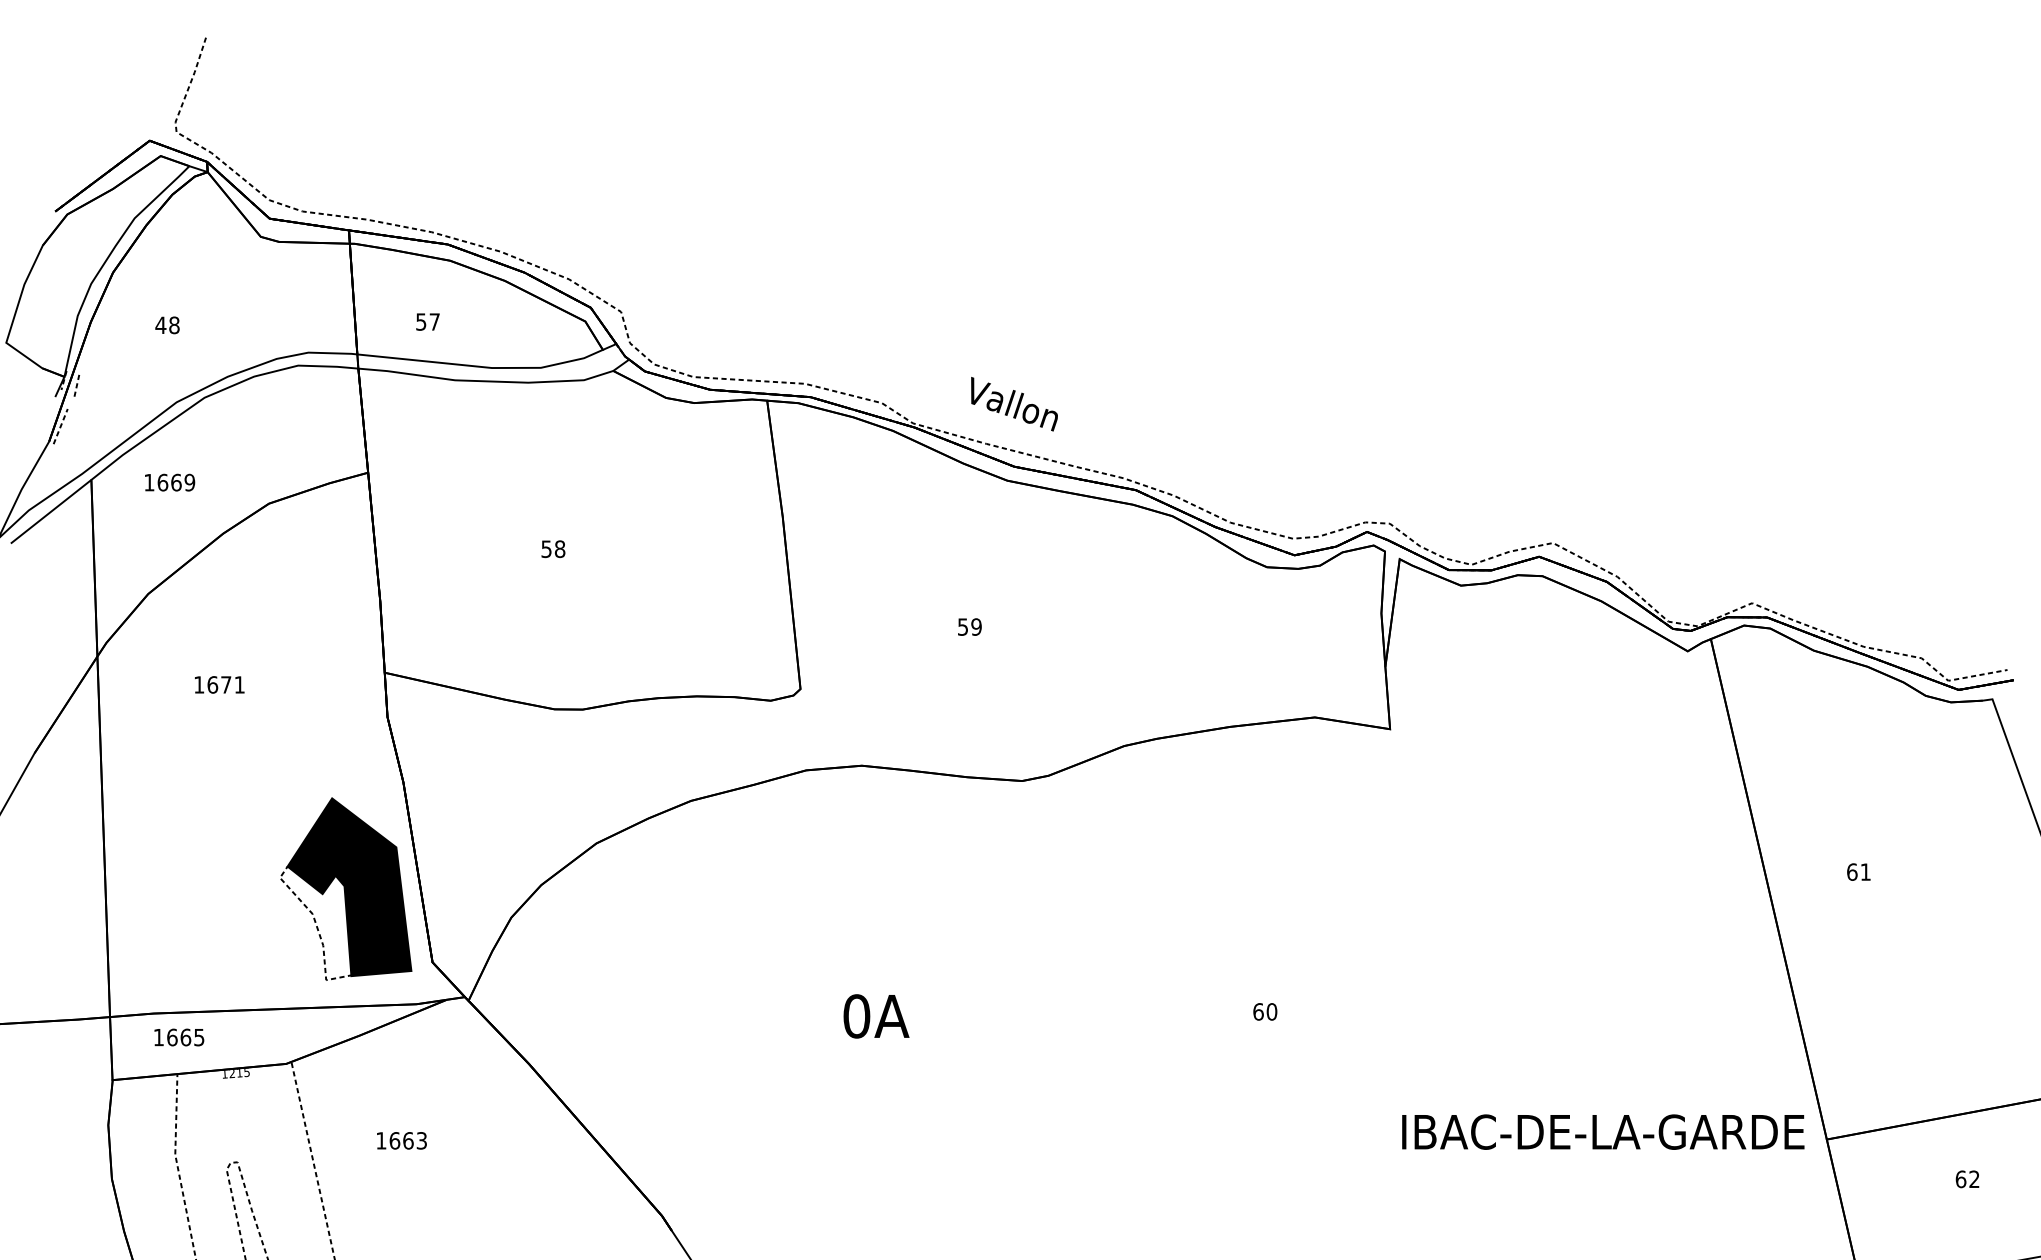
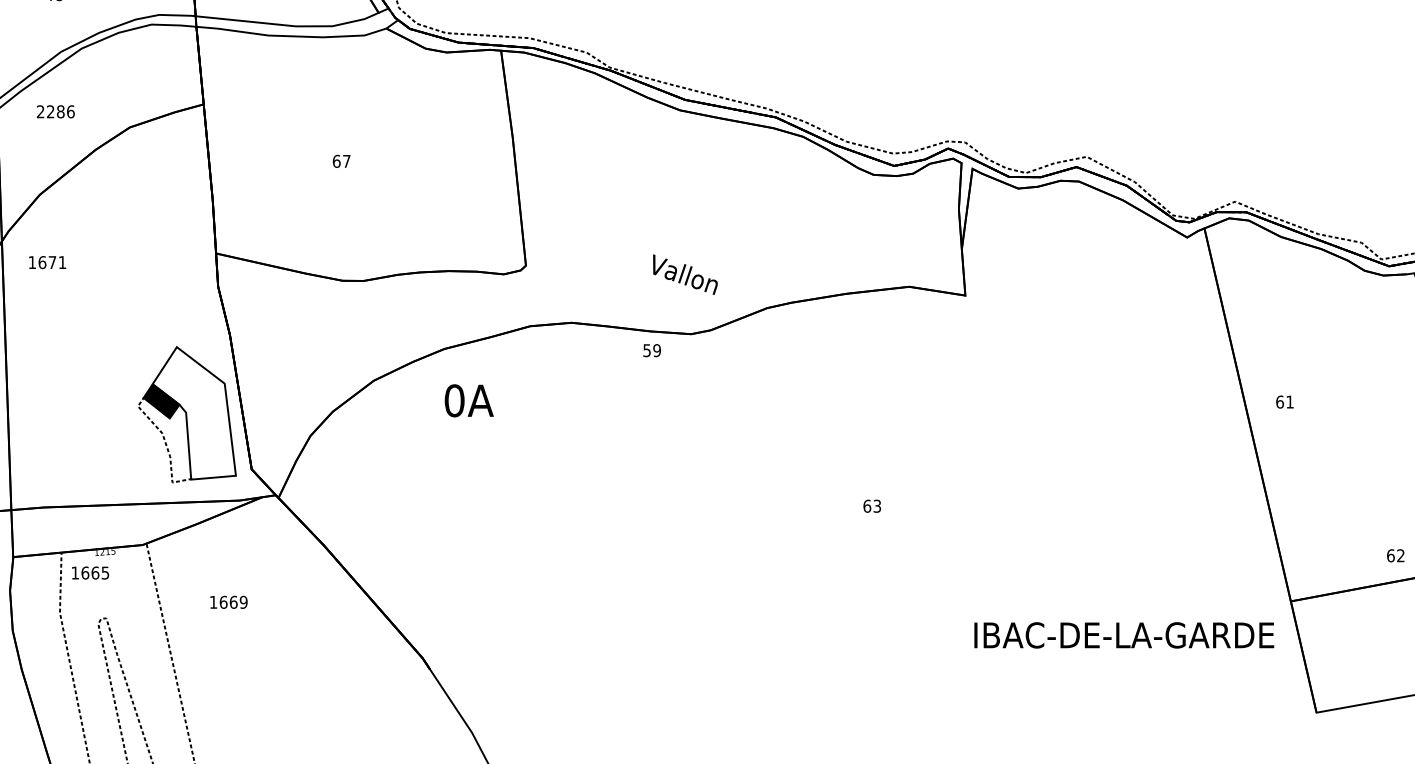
text: (1014, 404) -> (685, 274), moved
text: (169, 482) -> (55, 111), 1669 -> 2286
text: (553, 549) -> (341, 161), 58 -> 67
text: (969, 626) -> (651, 350), moved
text: (219, 684) -> (47, 262), moved
text: (1858, 871) -> (1284, 401), moved
fill: (355, 887) -> (194, 413), removed
text: (1271, 1011) -> (876, 505), 60 -> 63
text: (876, 1016) -> (469, 400), moved
text: (179, 1037) -> (90, 573), moved
text: (1603, 1131) -> (1124, 634), moved
text: (421, 1140) -> (243, 602), 1663 -> 1669
text: (1967, 1179) -> (1395, 555), moved

